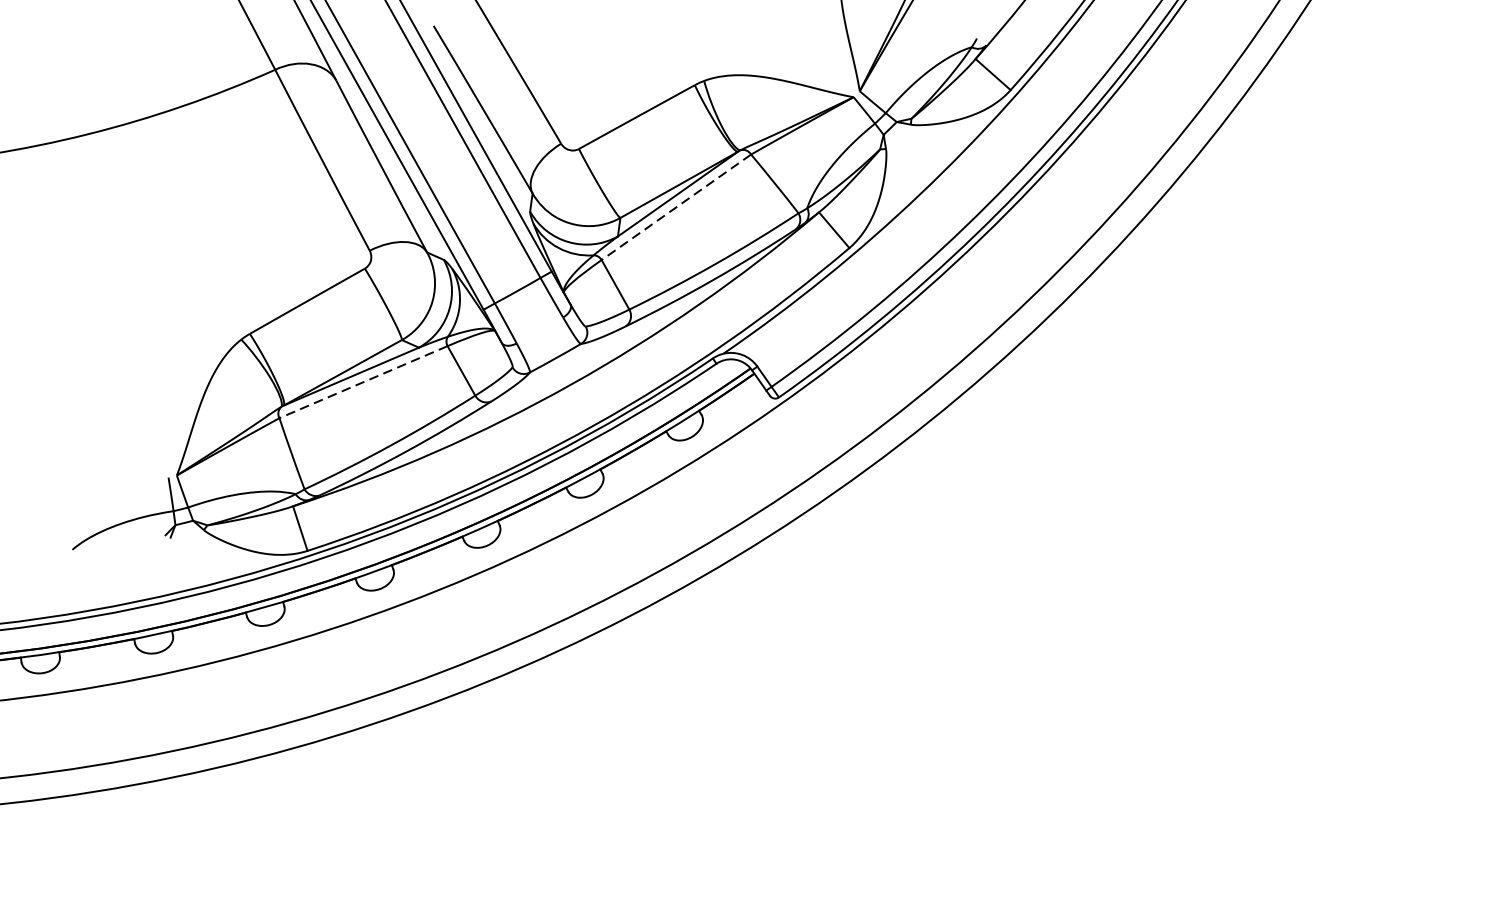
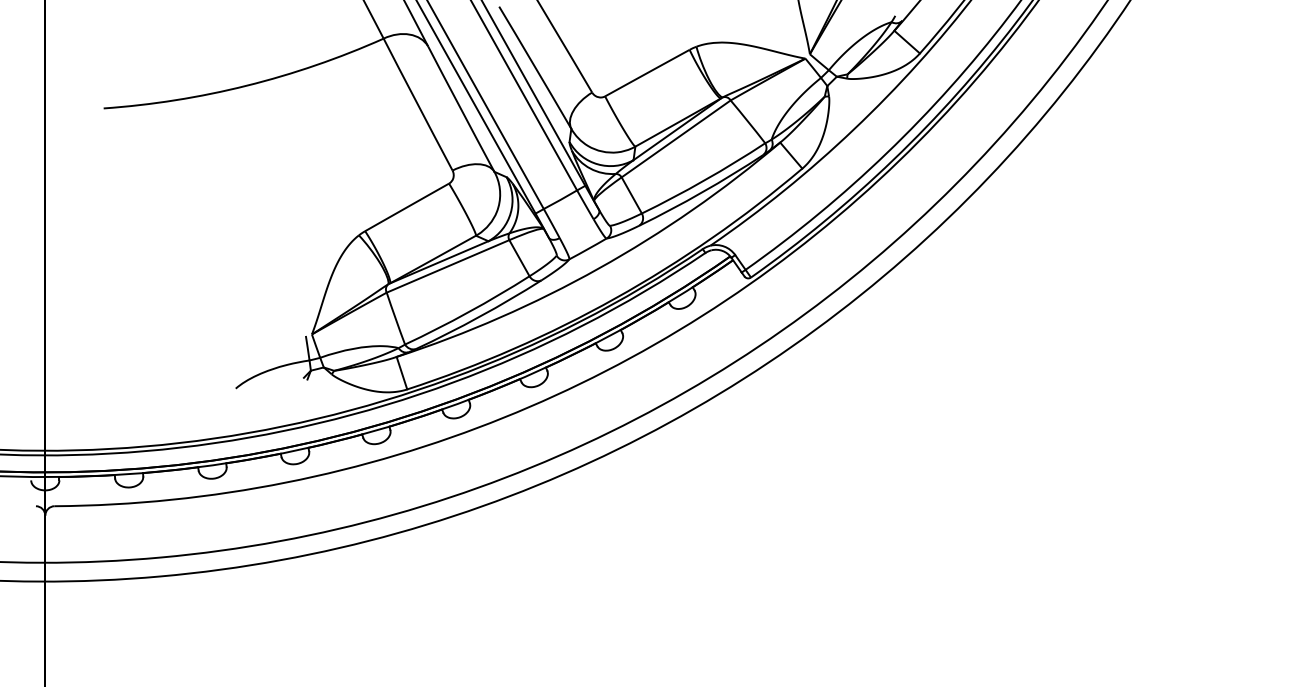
line: (676, 206) -> (676, 138), dashed -> solid
line: (364, 382) -> (448, 266), dashed -> solid

